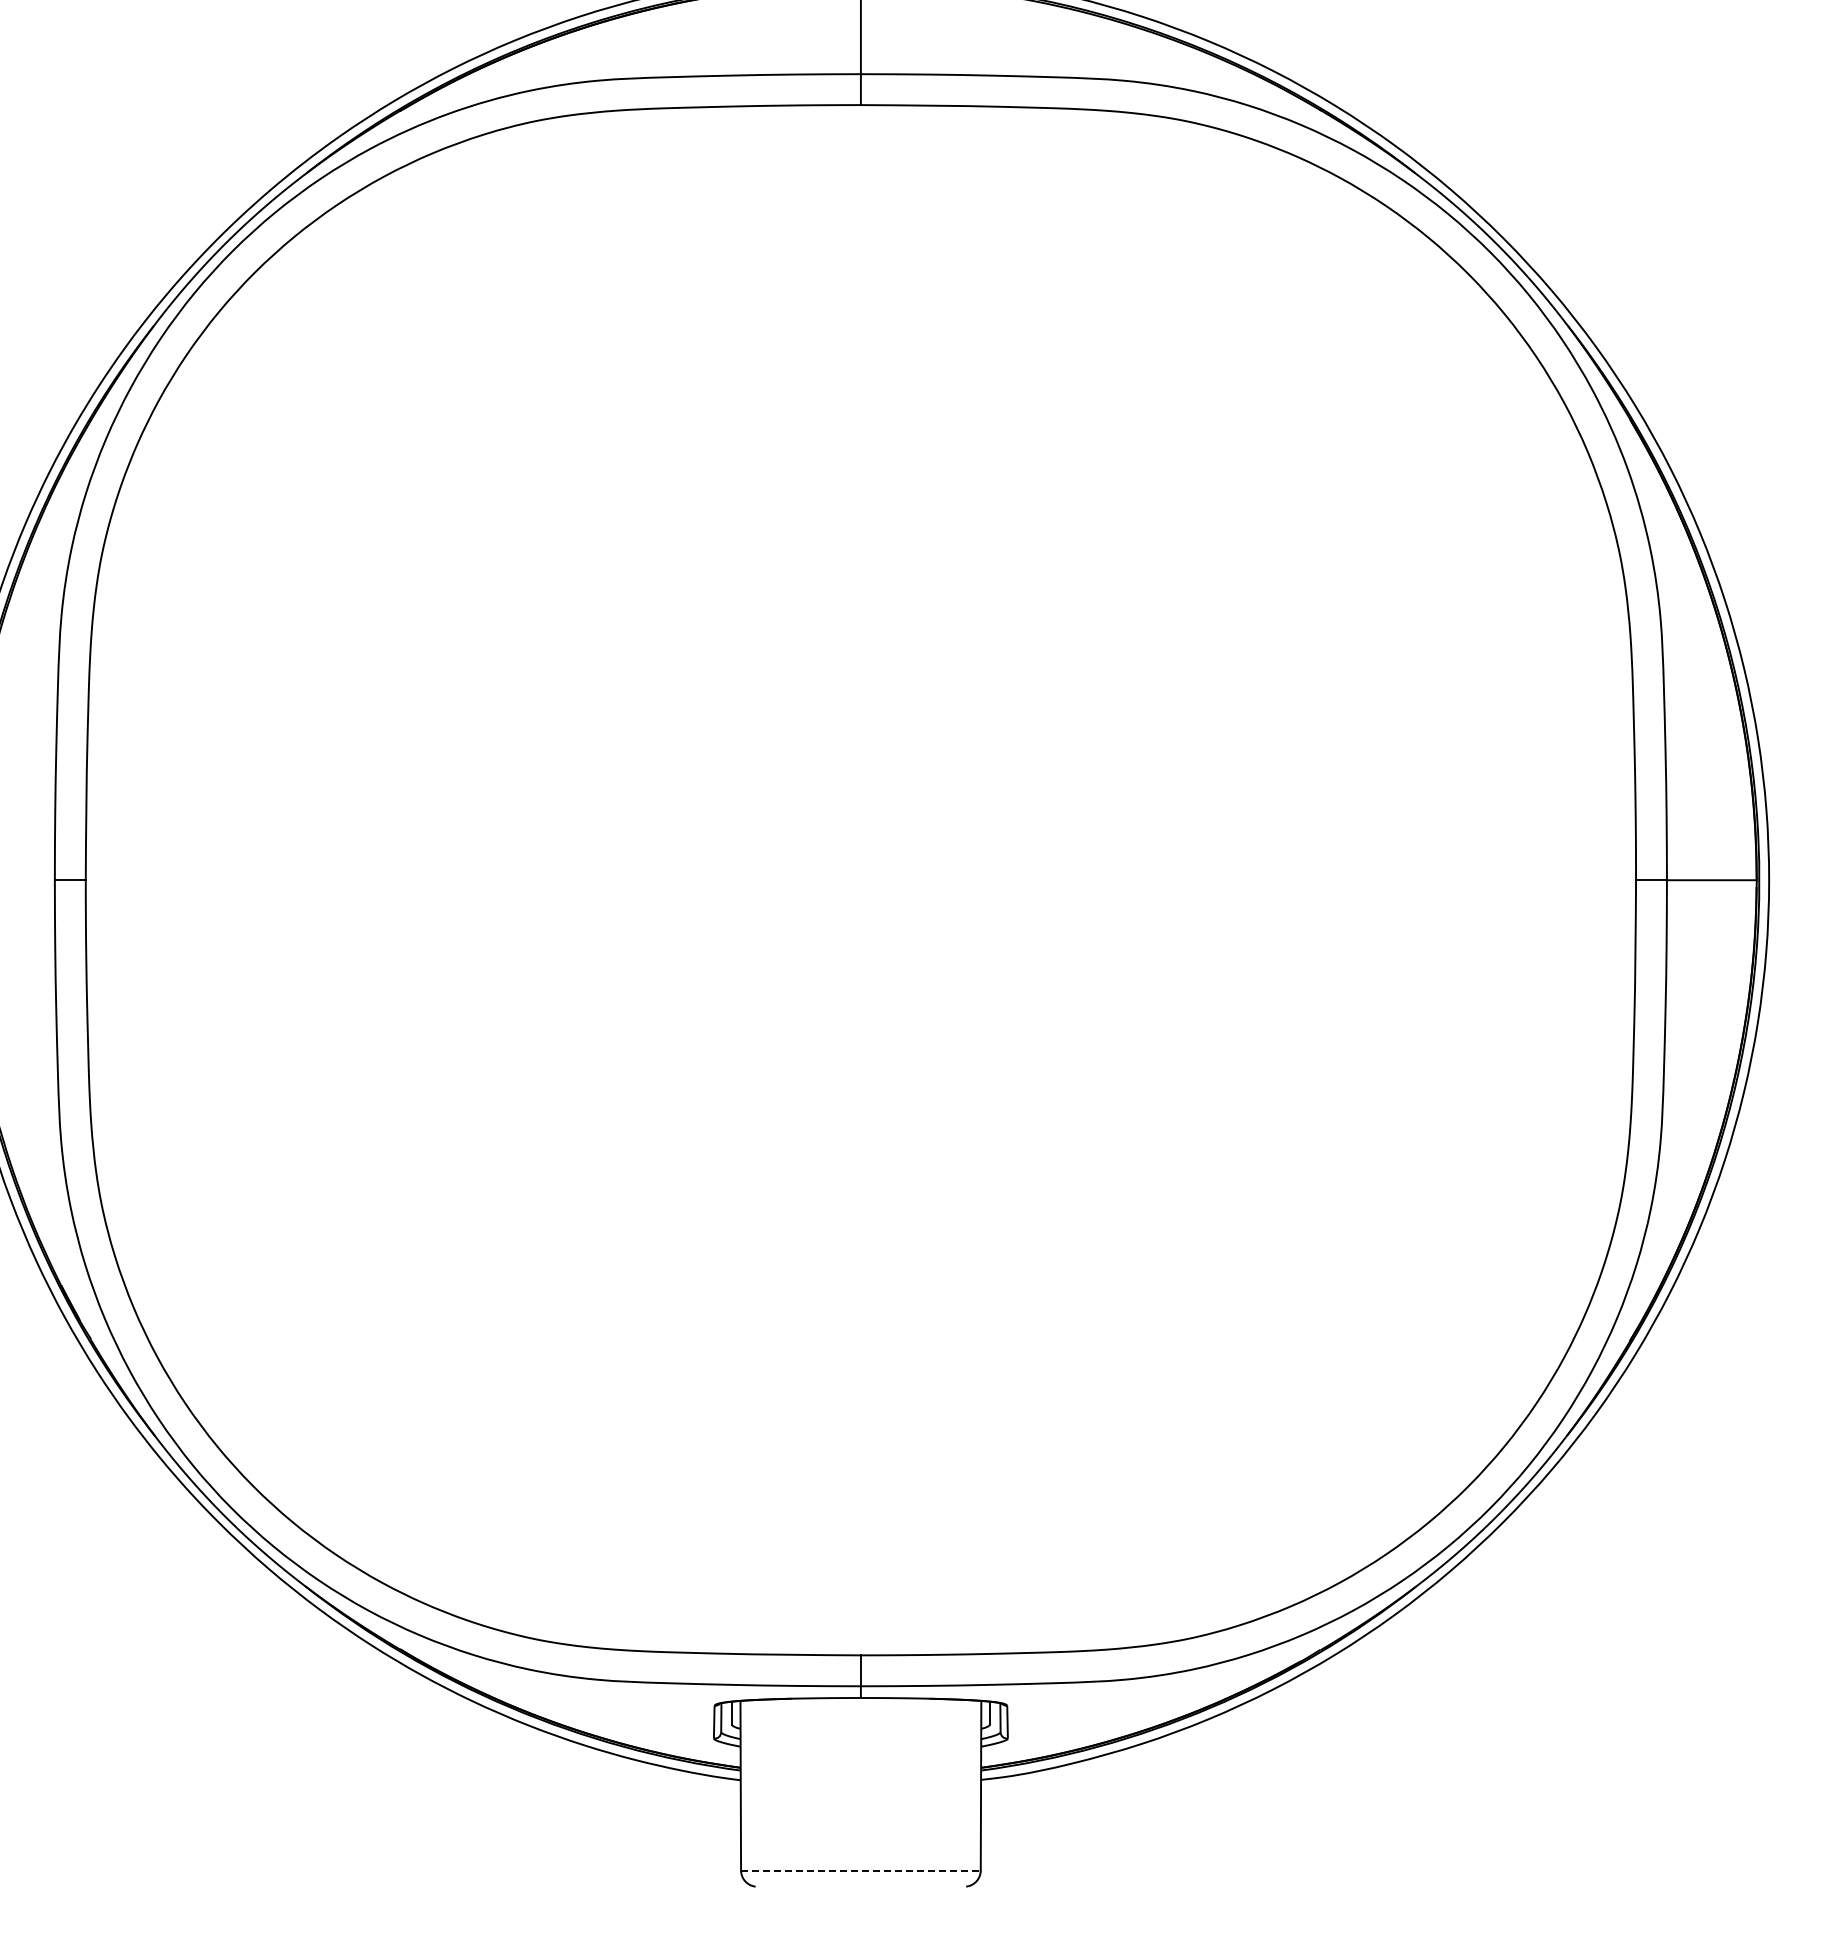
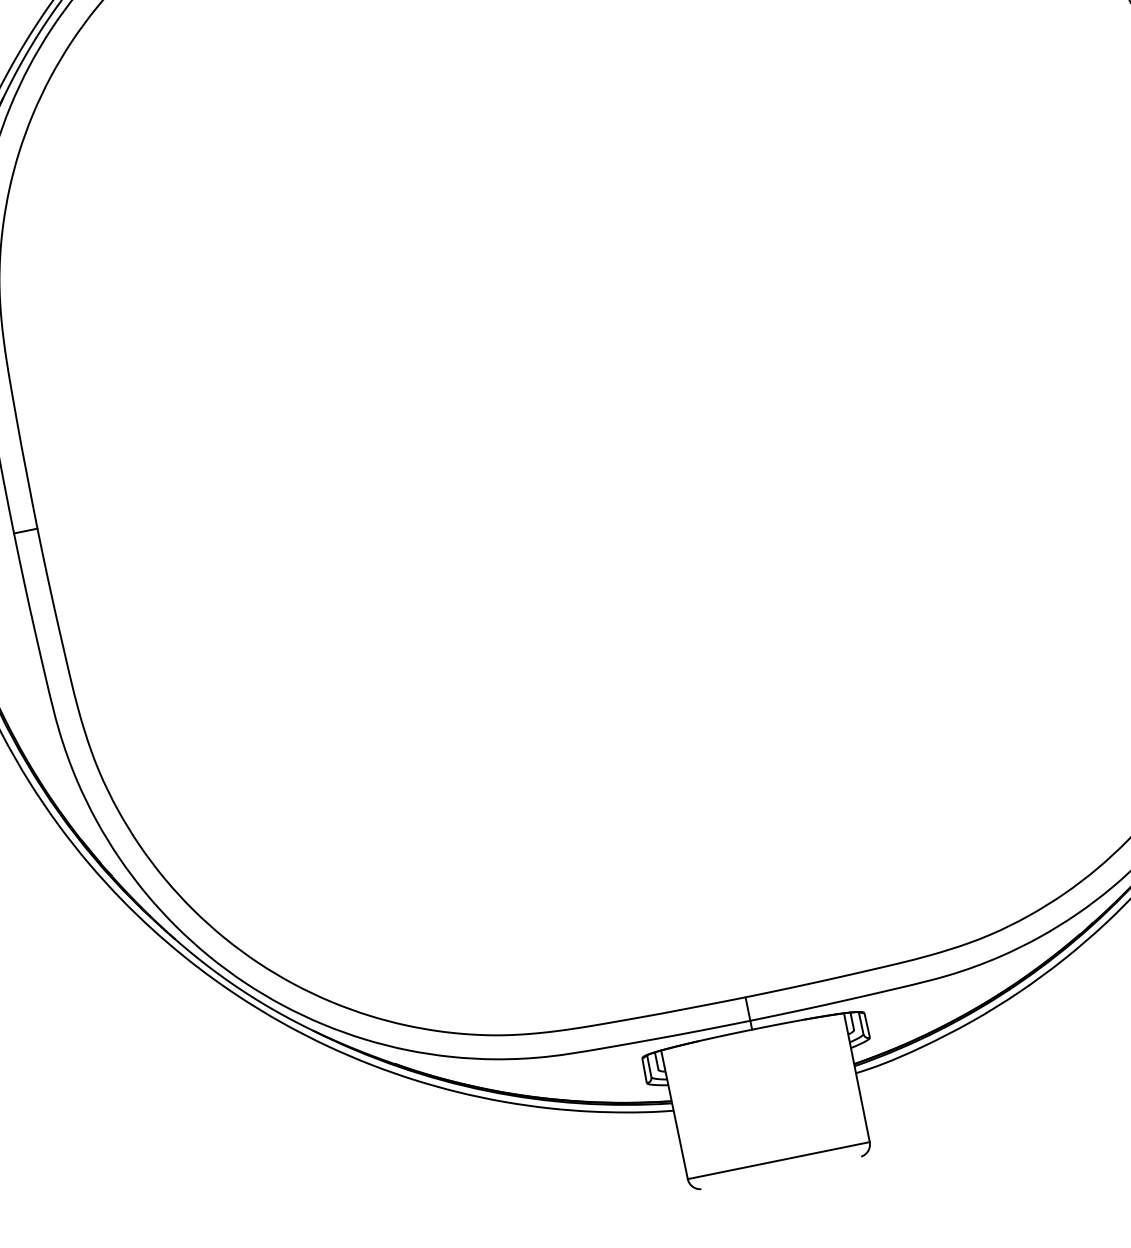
line: (860, 1870) -> (778, 1160), dashed -> solid

